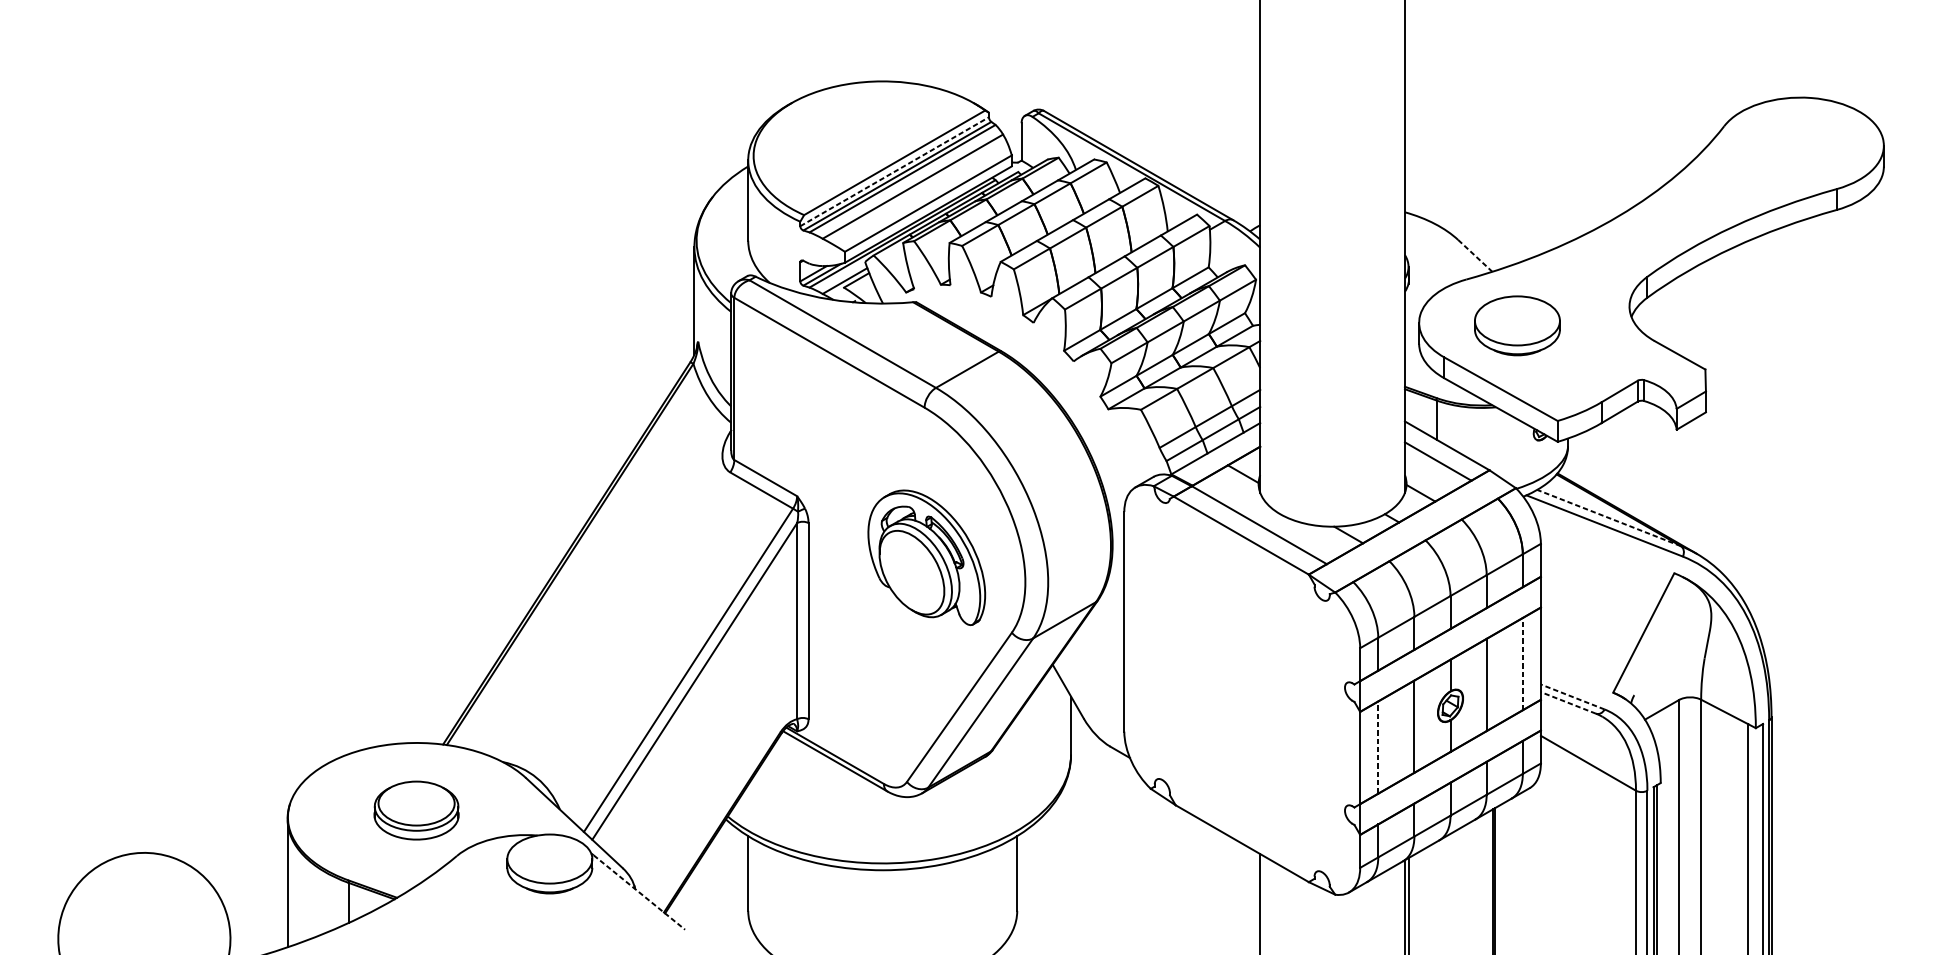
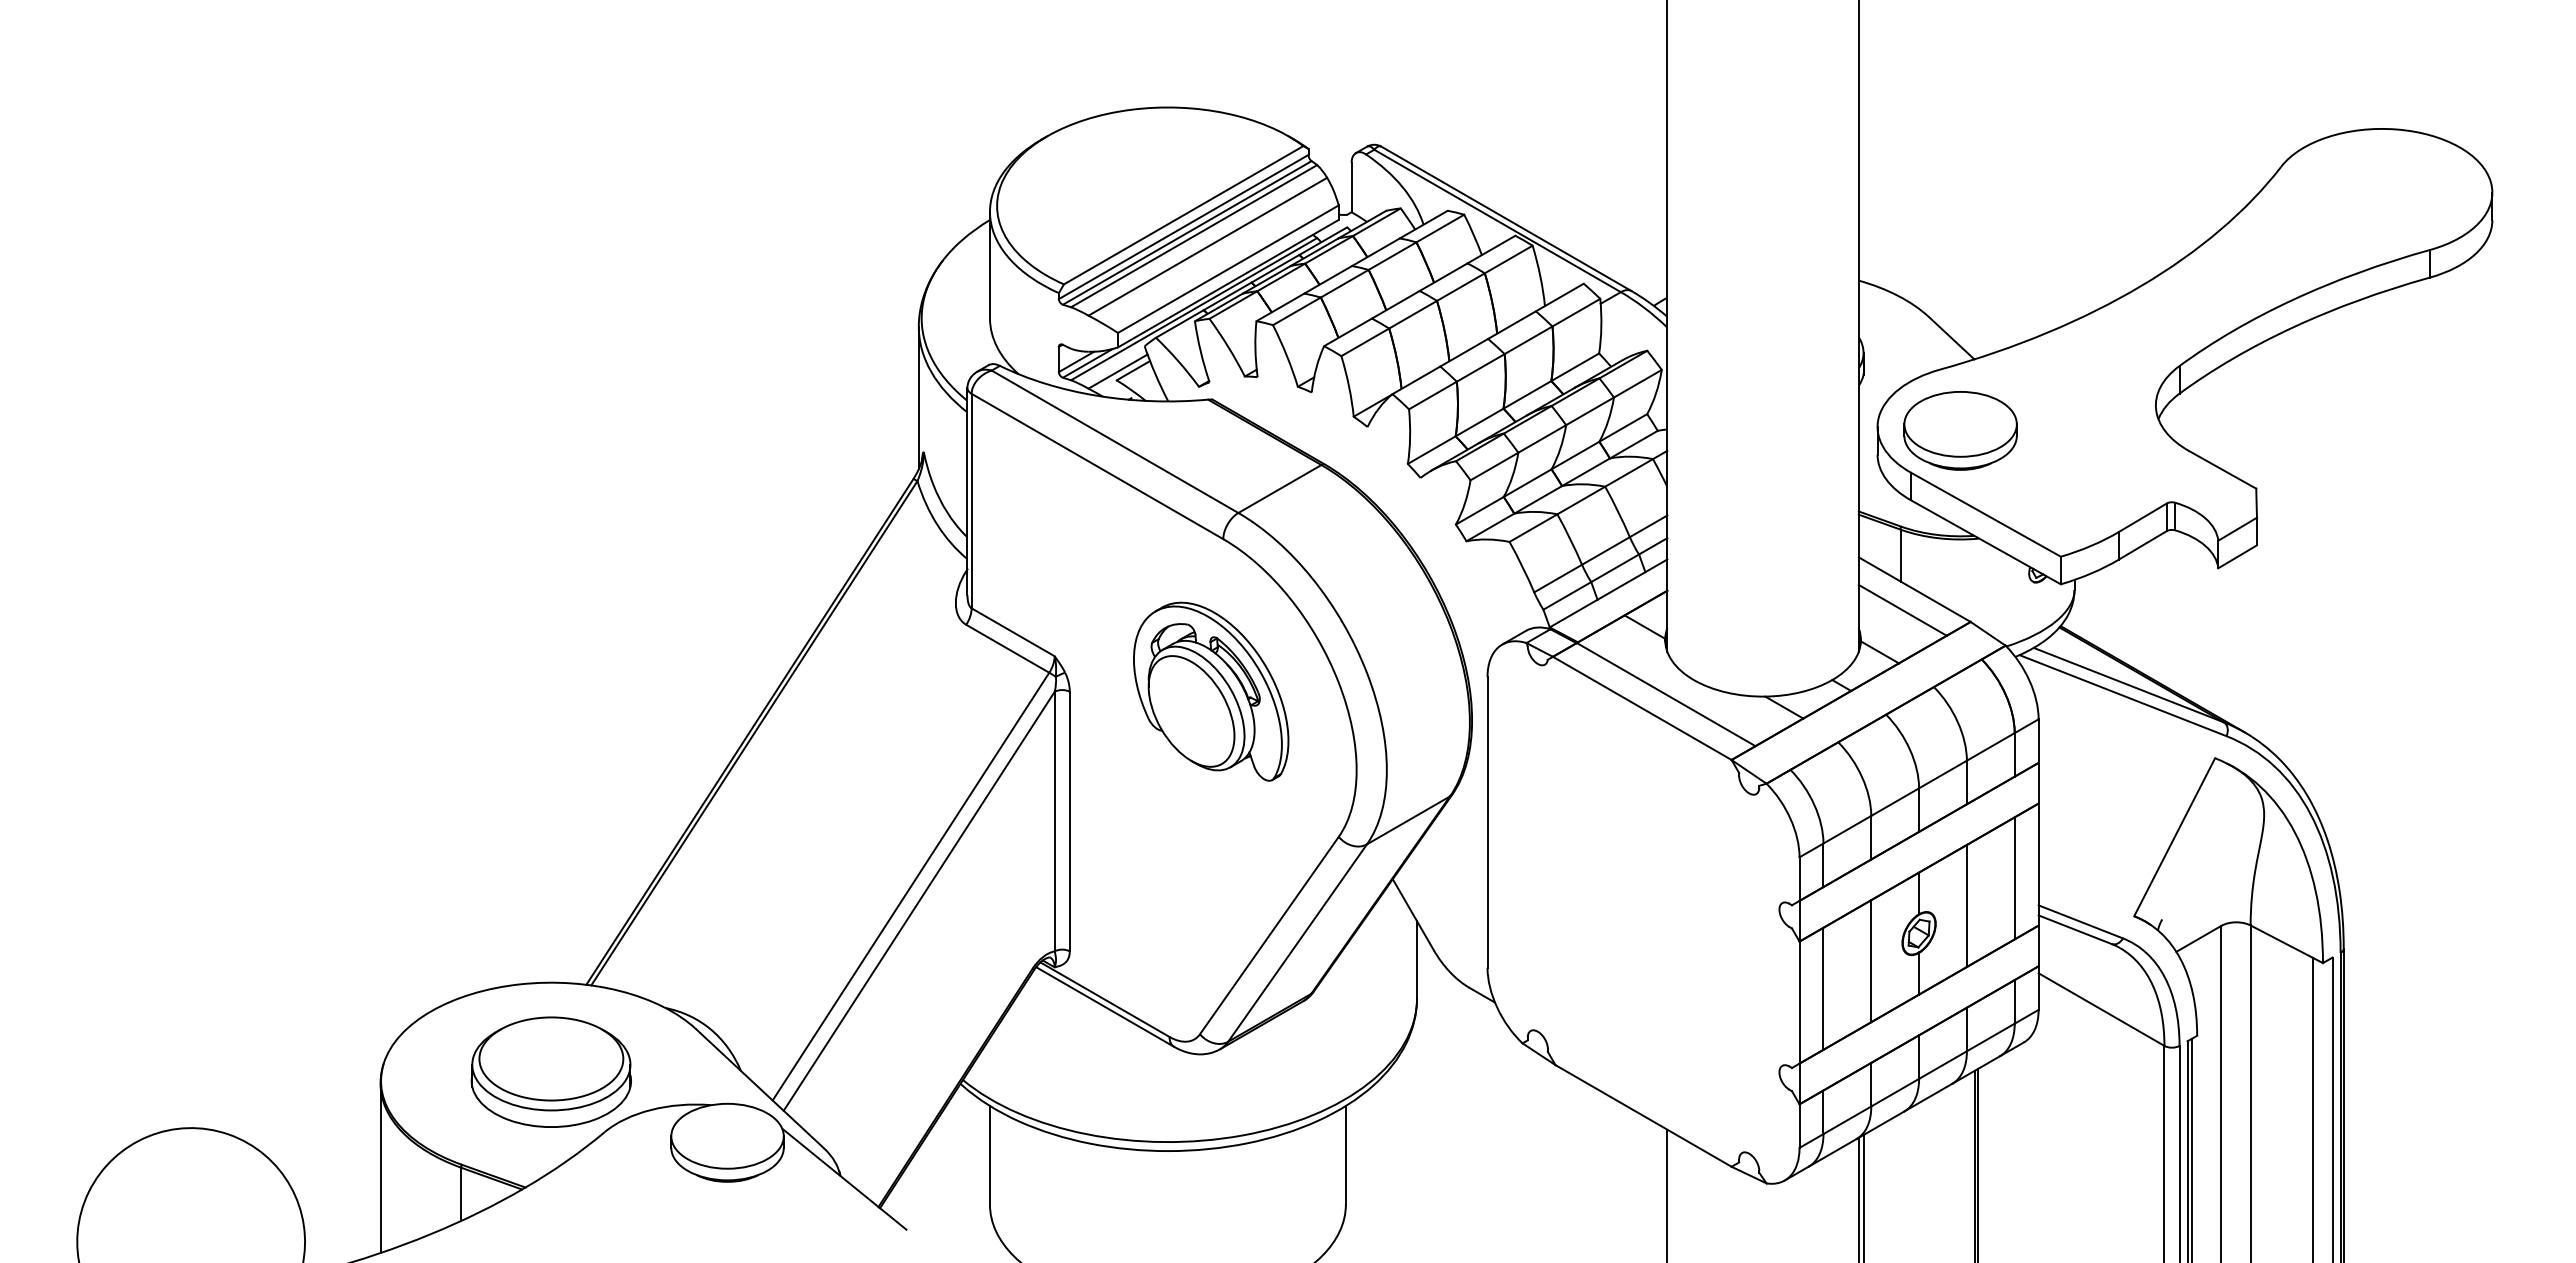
line: (895, 171) -> (1184, 226), dashed -> solid
line: (1475, 256) -> (1951, 338), dashed -> solid
part: (1517, 325) -> (1960, 430), moved
line: (1608, 517) -> (2128, 684), dashed -> solid
part: (927, 557) -> (1211, 691), moved
line: (1522, 663) -> (2014, 877), dashed -> solid
line: (1572, 696) -> (2080, 921), dashed -> solid
line: (1568, 702) -> (2074, 929), dashed -> solid
line: (1378, 747) -> (1823, 988), dashed -> solid
part: (416, 810) -> (550, 1071), size x1.43
line: (639, 892) -> (846, 1180), dashed -> solid

